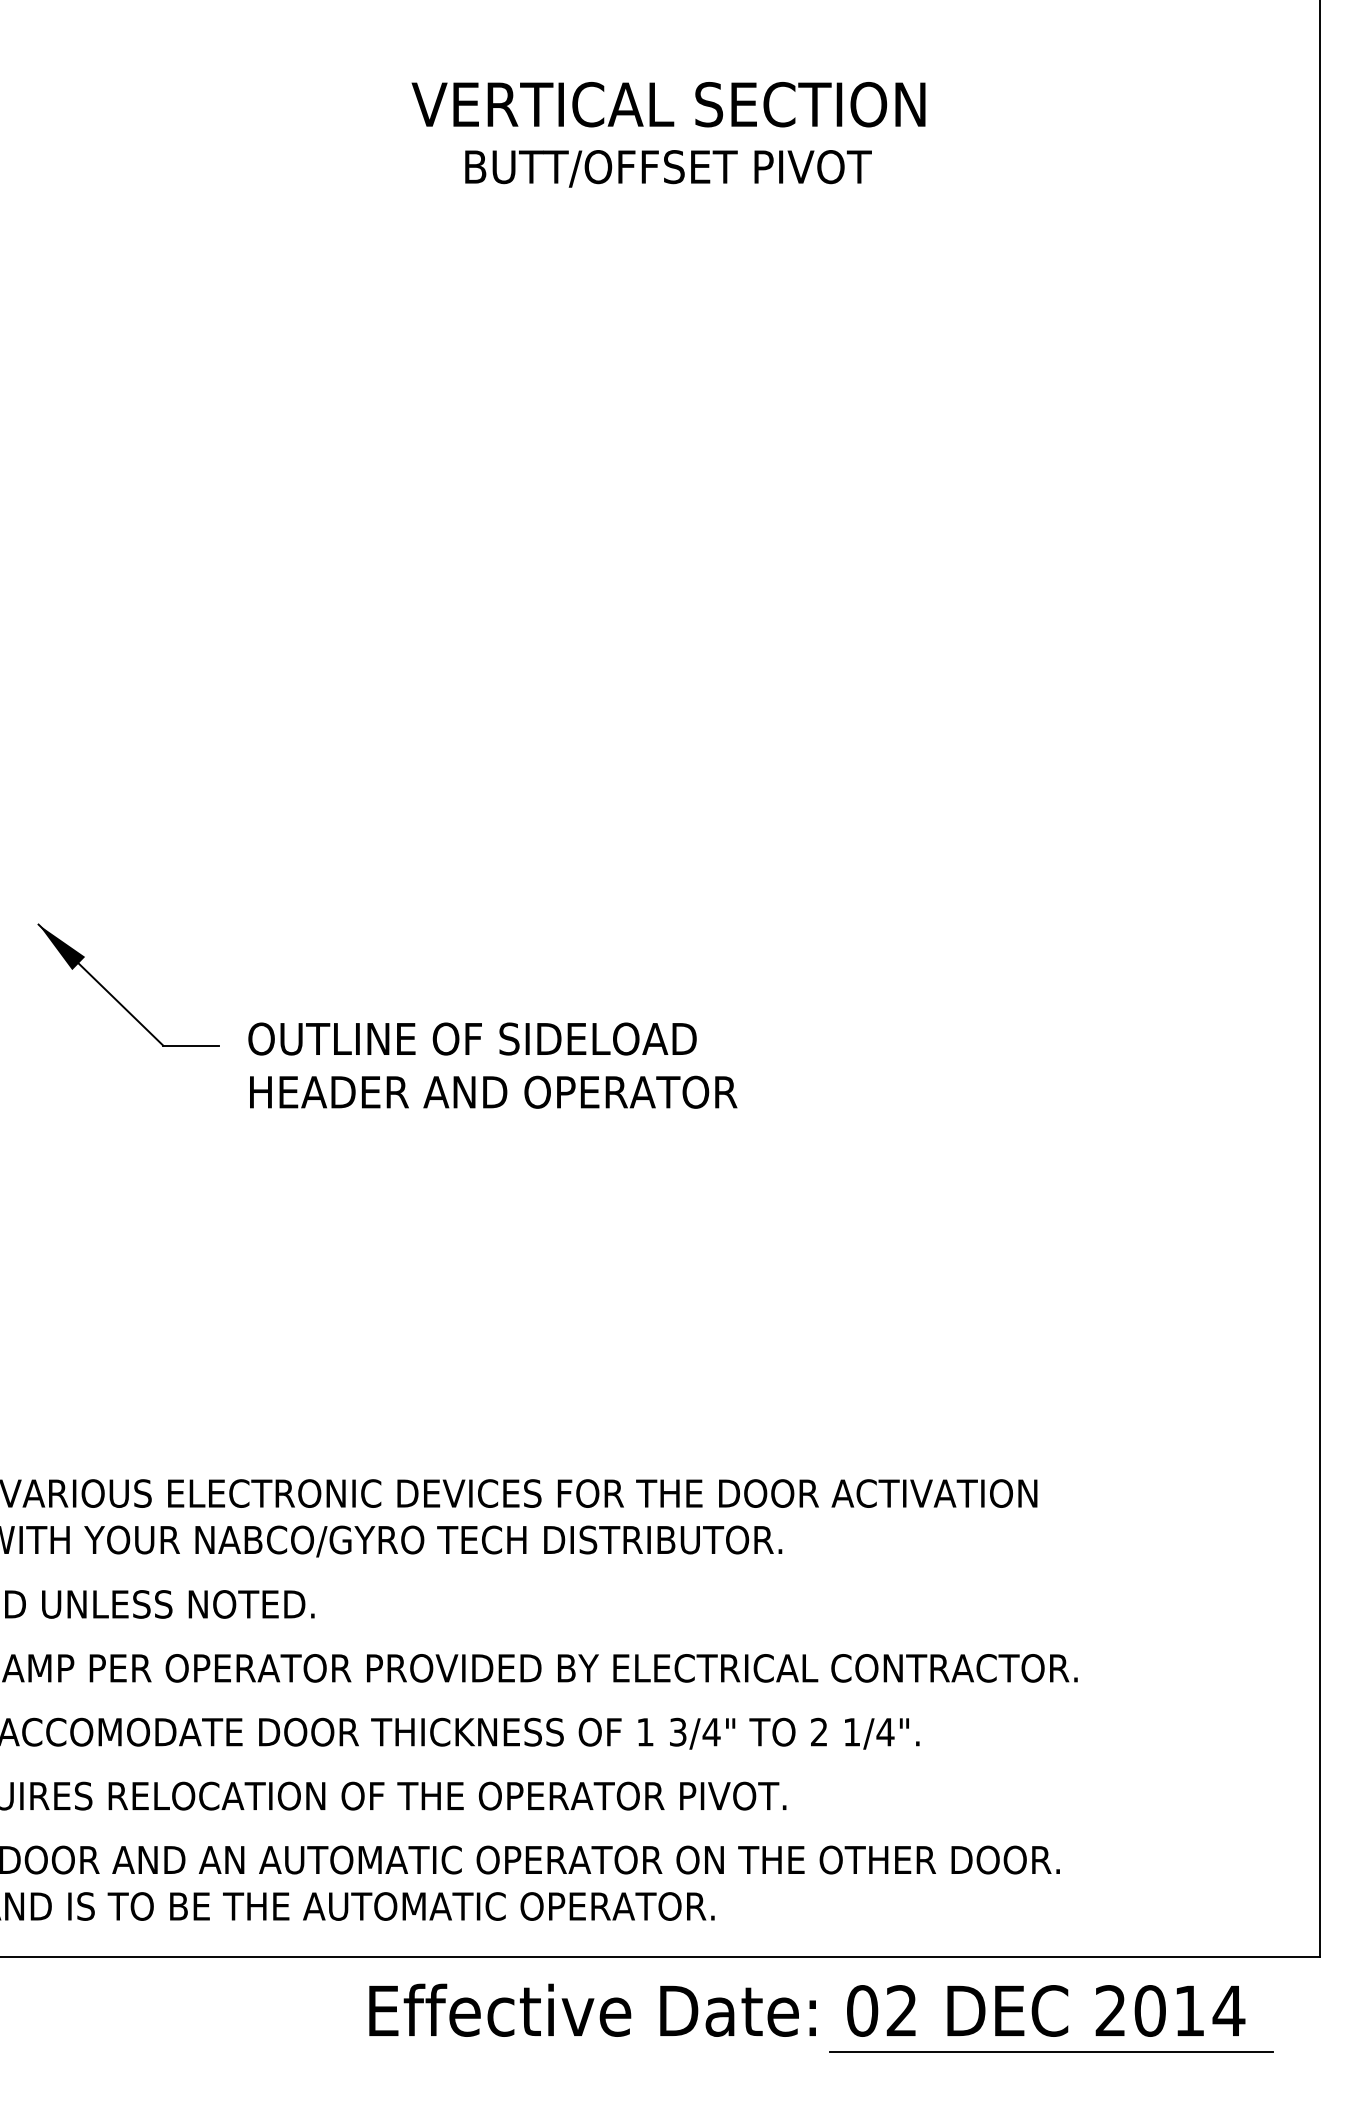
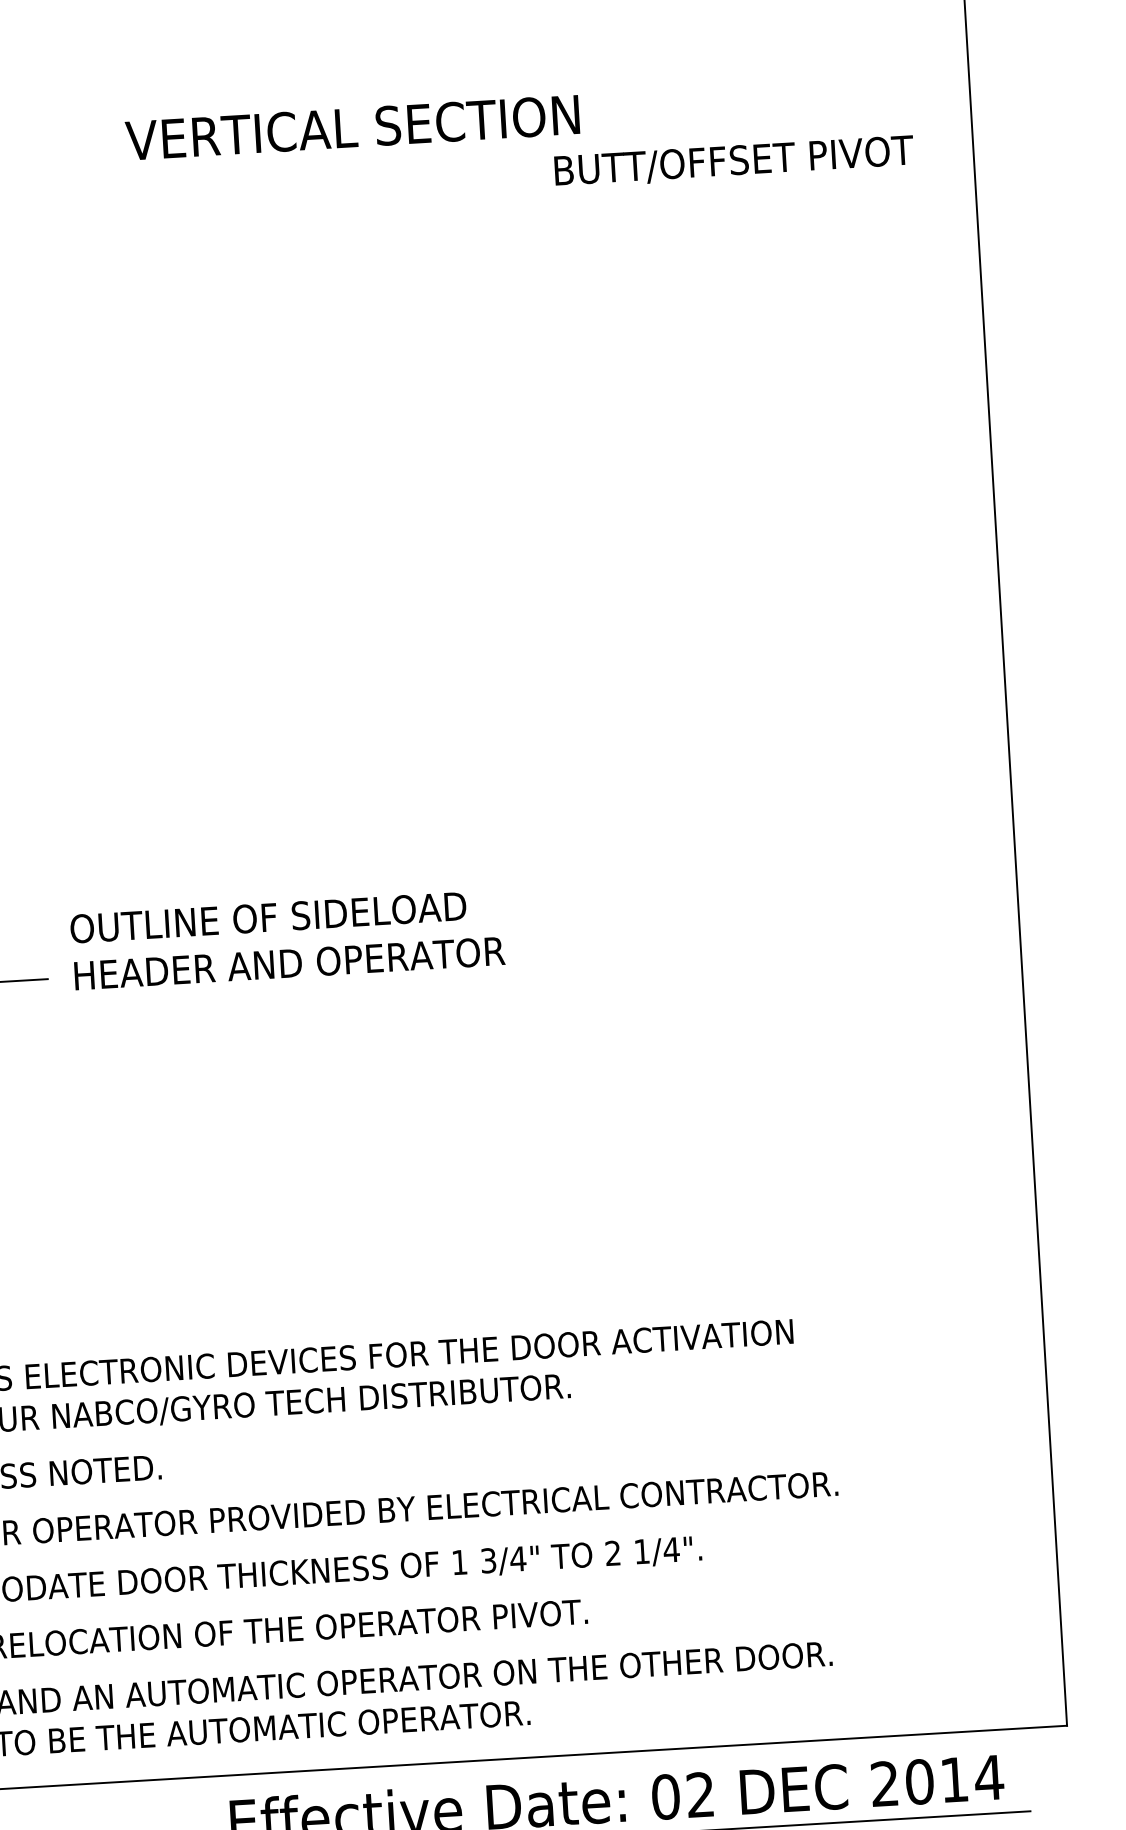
text: (668, 104) -> (352, 127), moved
text: (668, 168) -> (734, 161), moved
text: (492, 1065) -> (287, 939), moved

